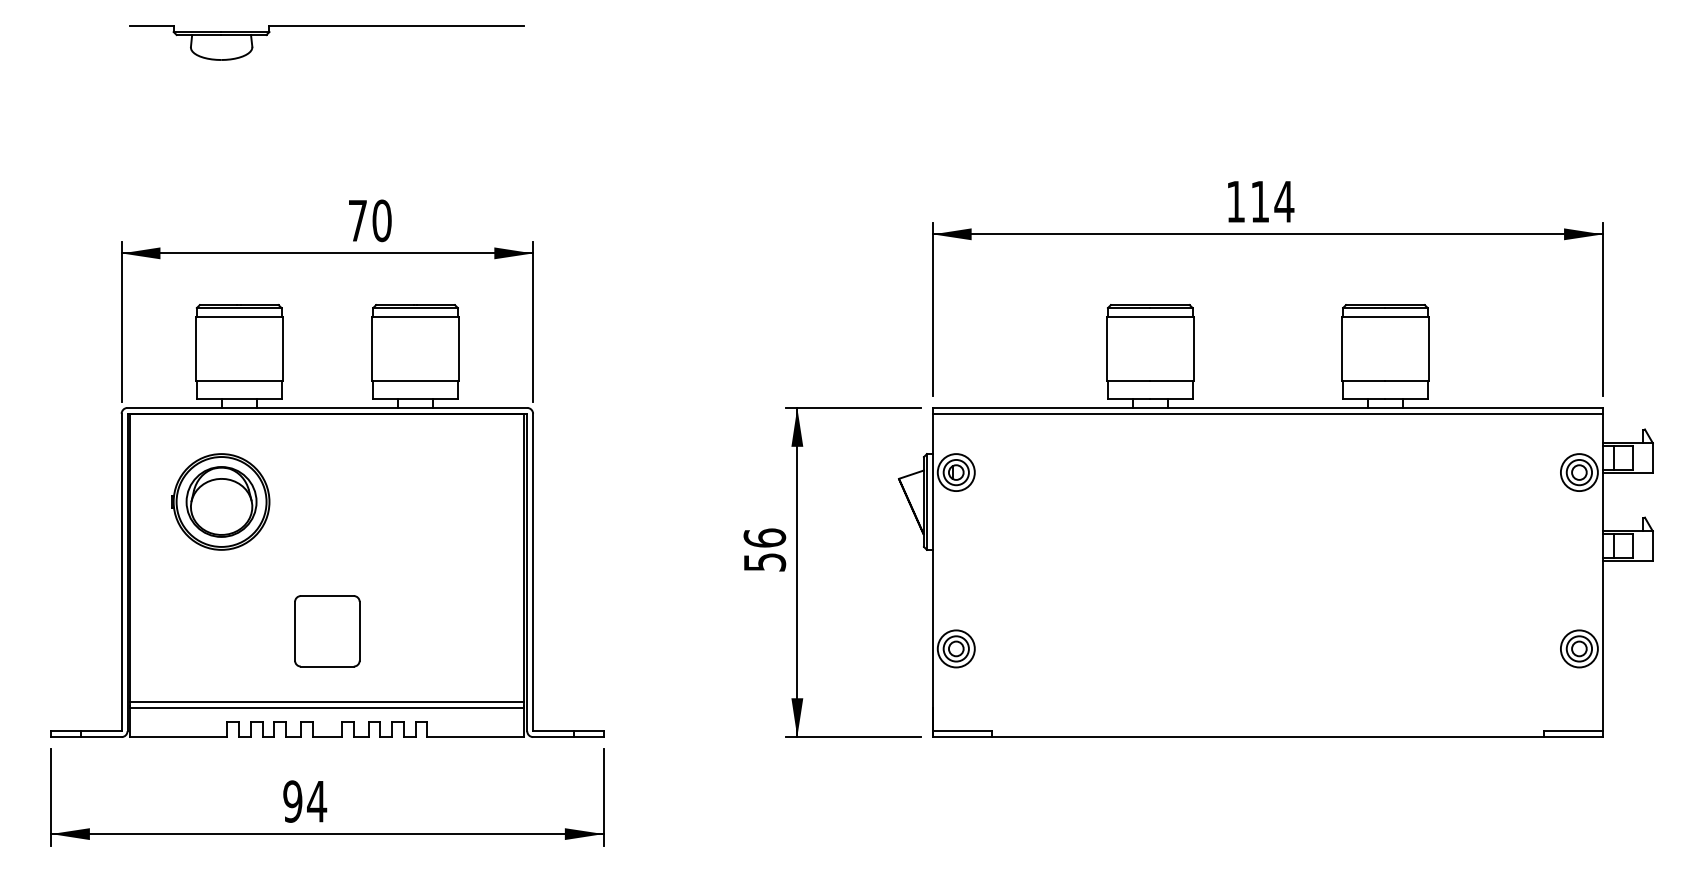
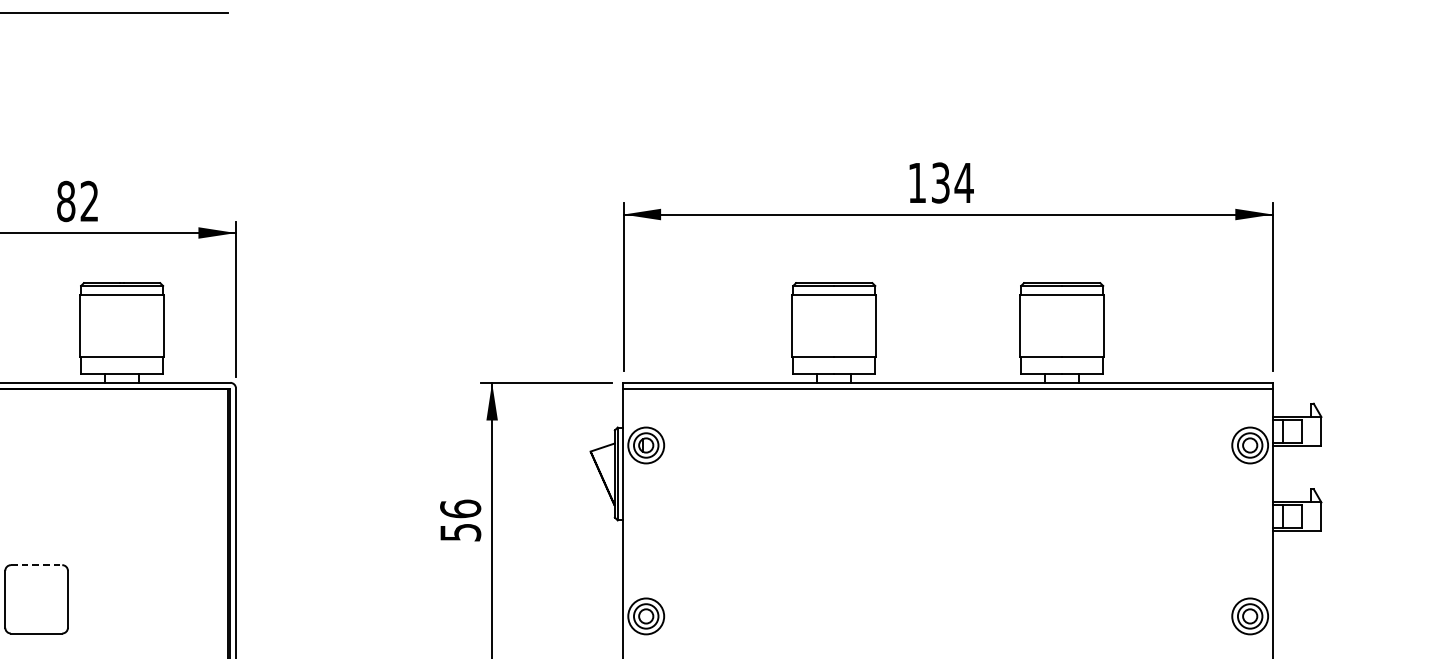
text: (1260, 201) -> (941, 182), 114 -> 134
text: (369, 220) -> (77, 201), 70 -> 82
line: (327, 596) -> (36, 565), solid -> dashed

